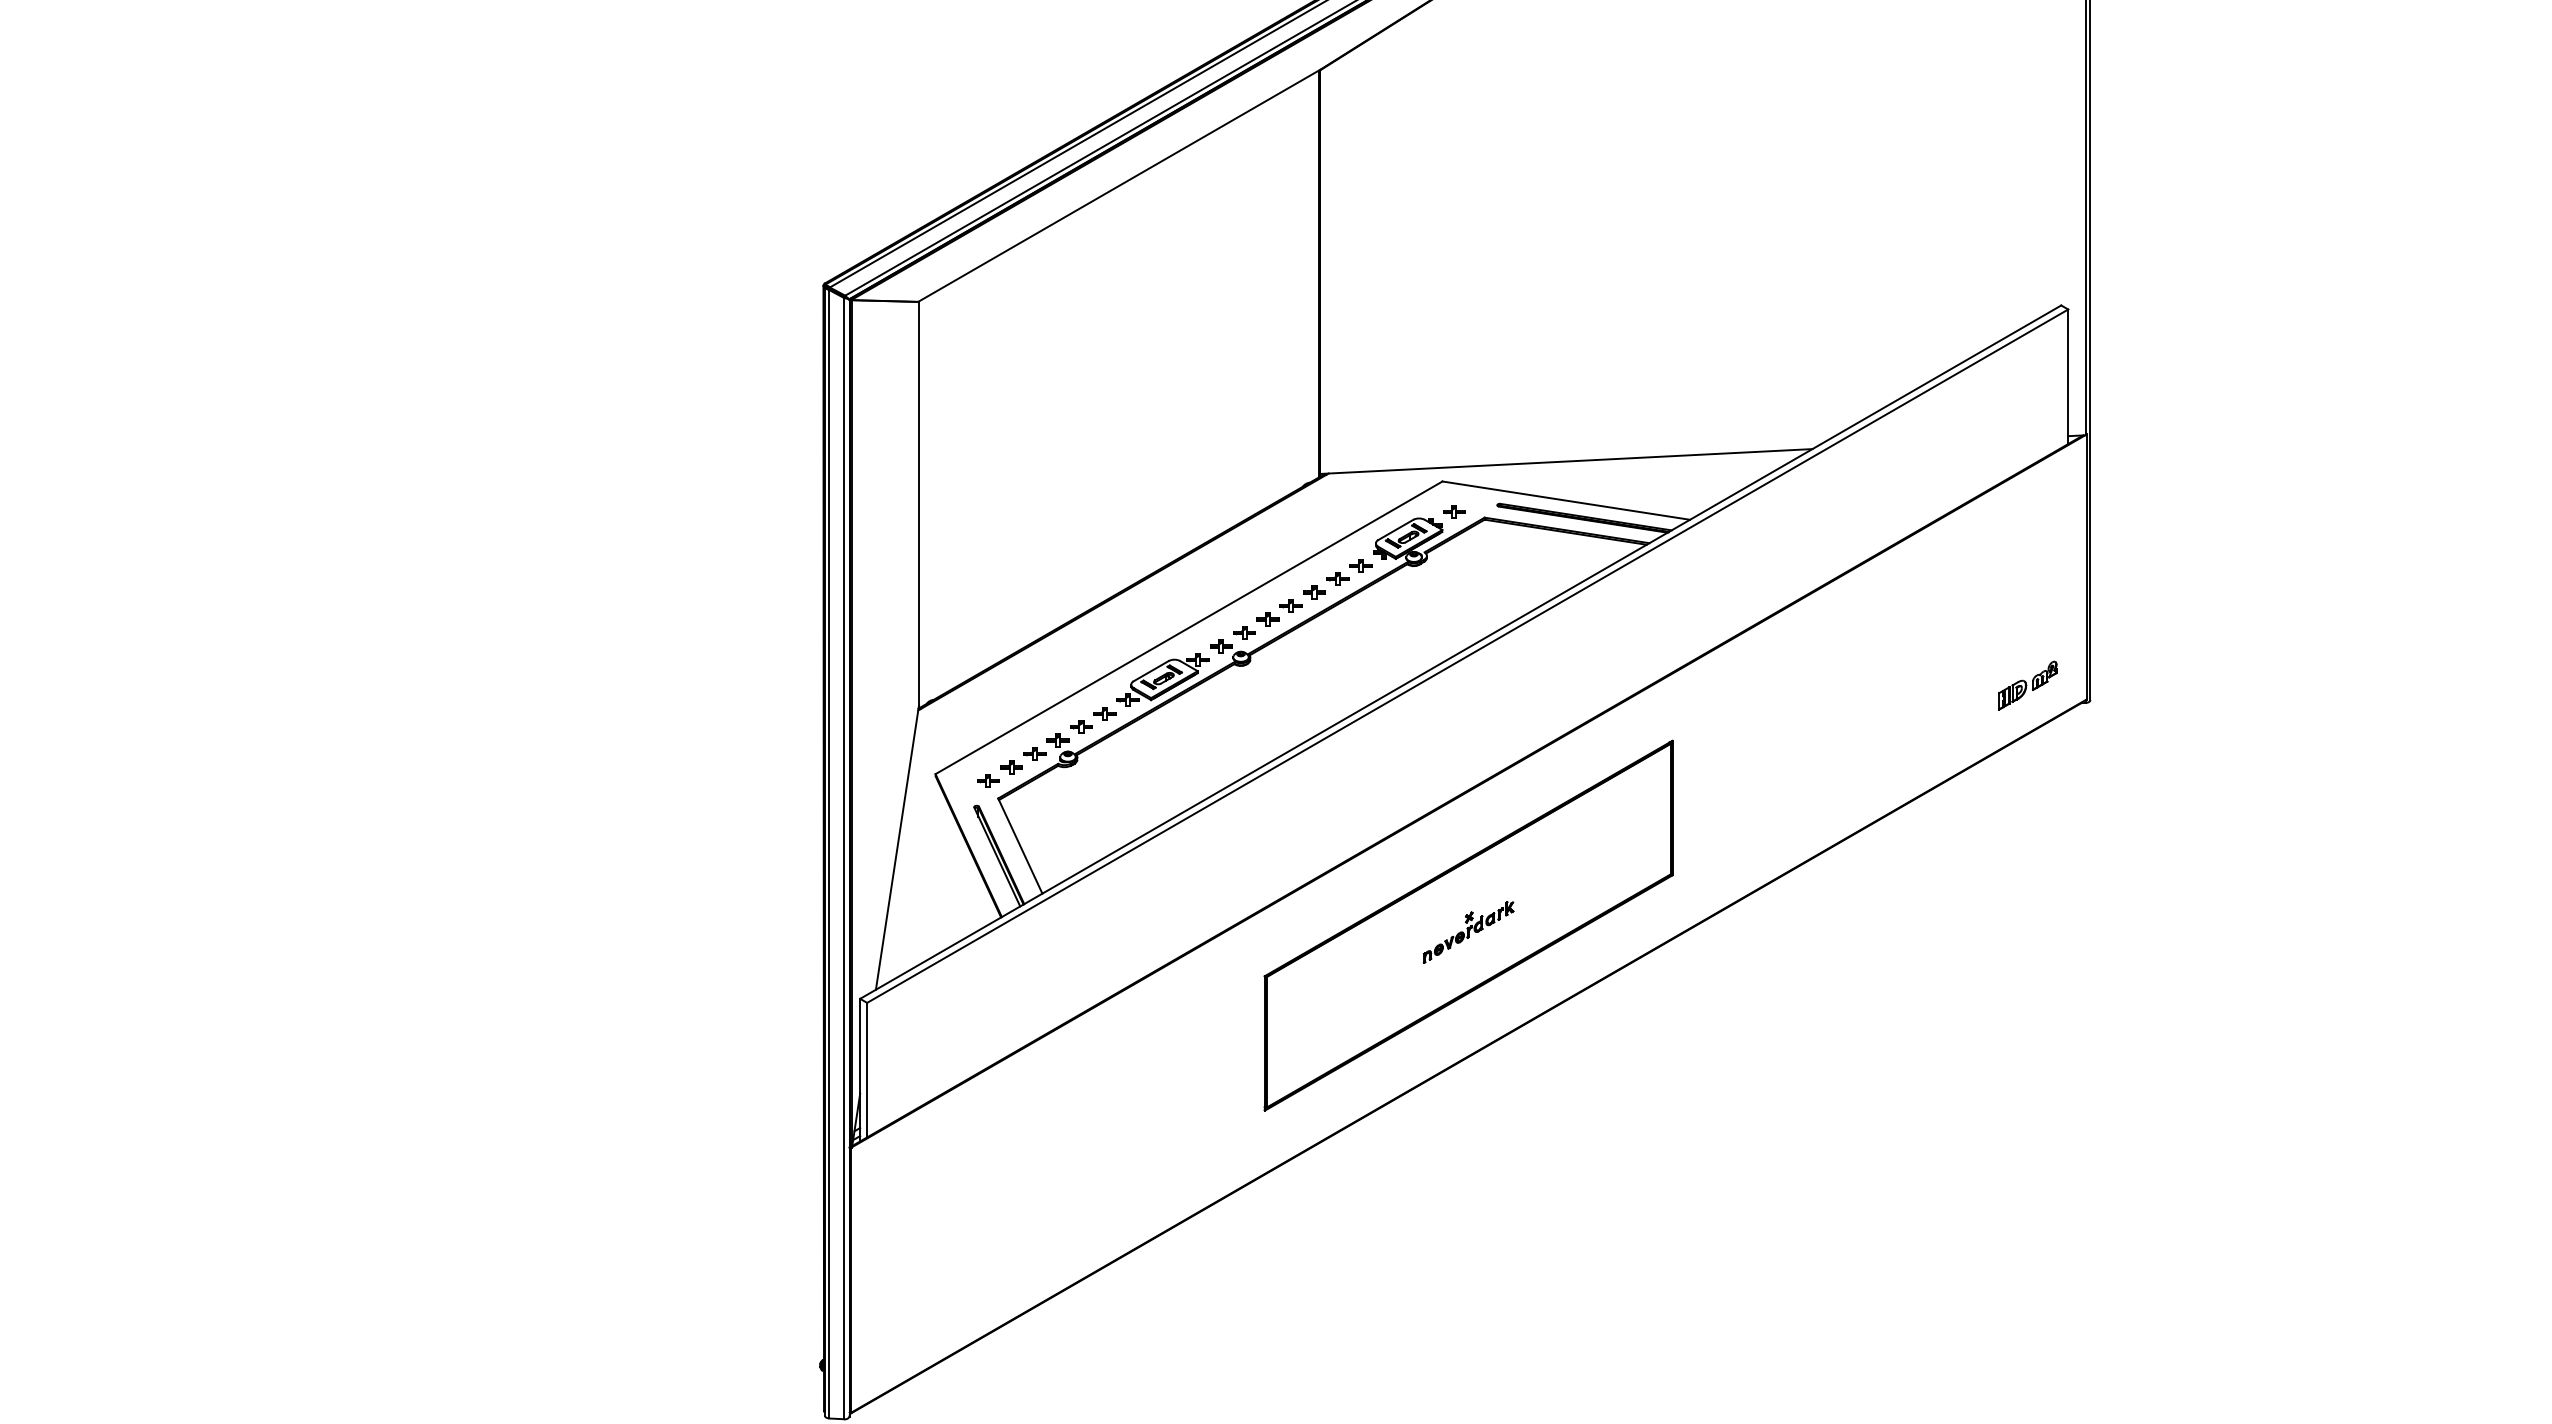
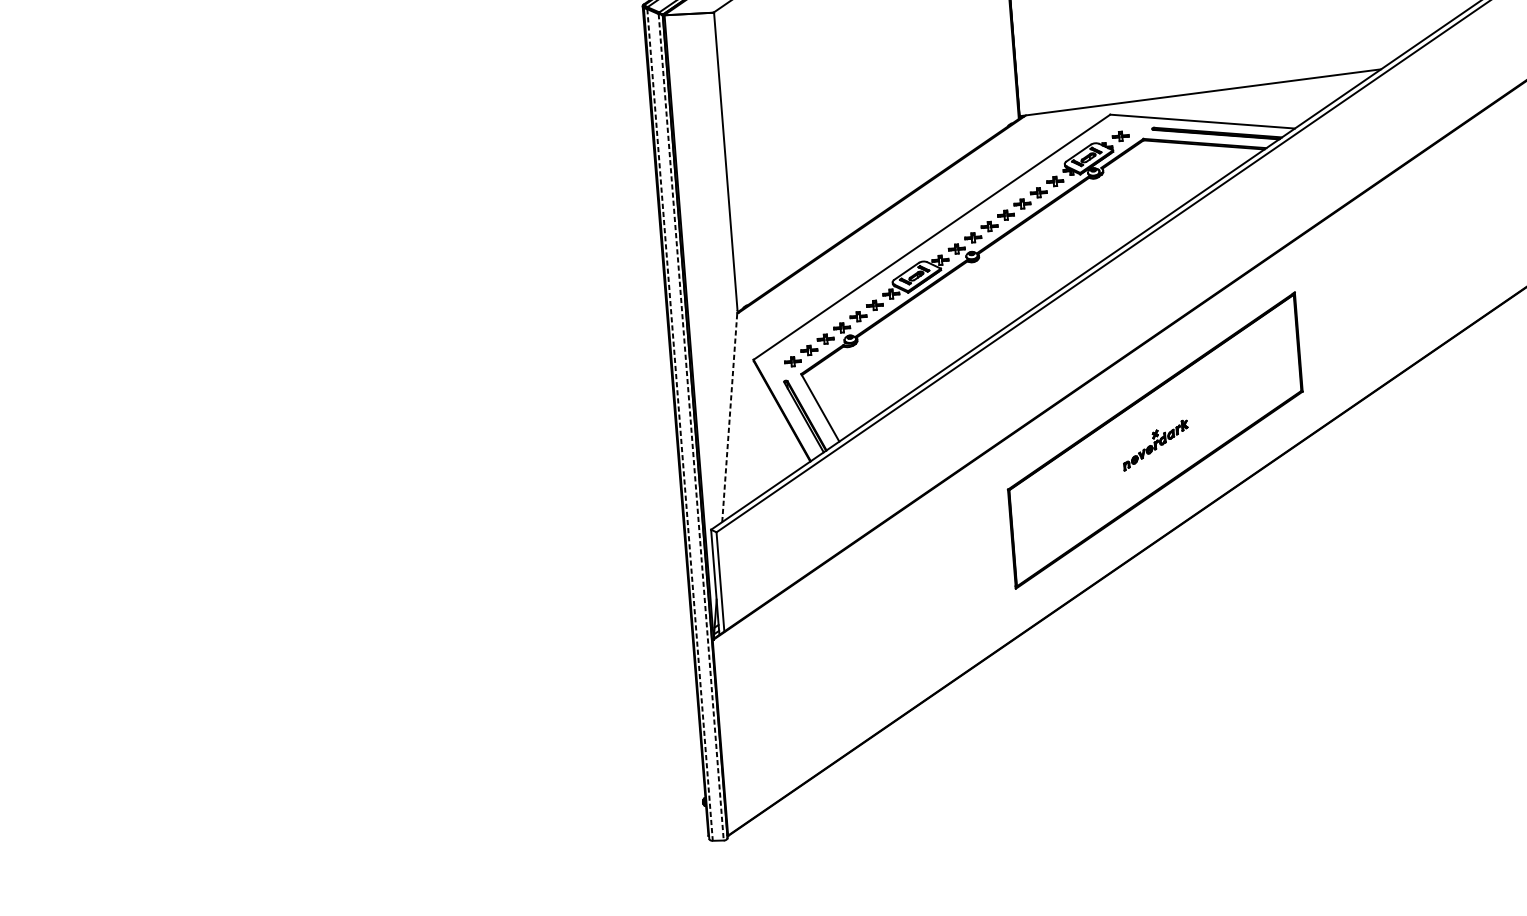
line: (897, 847) -> (729, 416), solid -> dashed
line: (829, 854) -> (680, 425), solid -> dashed
line: (844, 858) -> (691, 427), solid -> dashed

